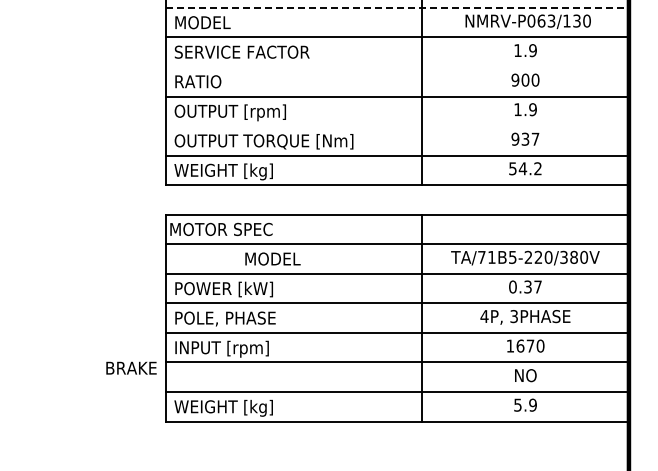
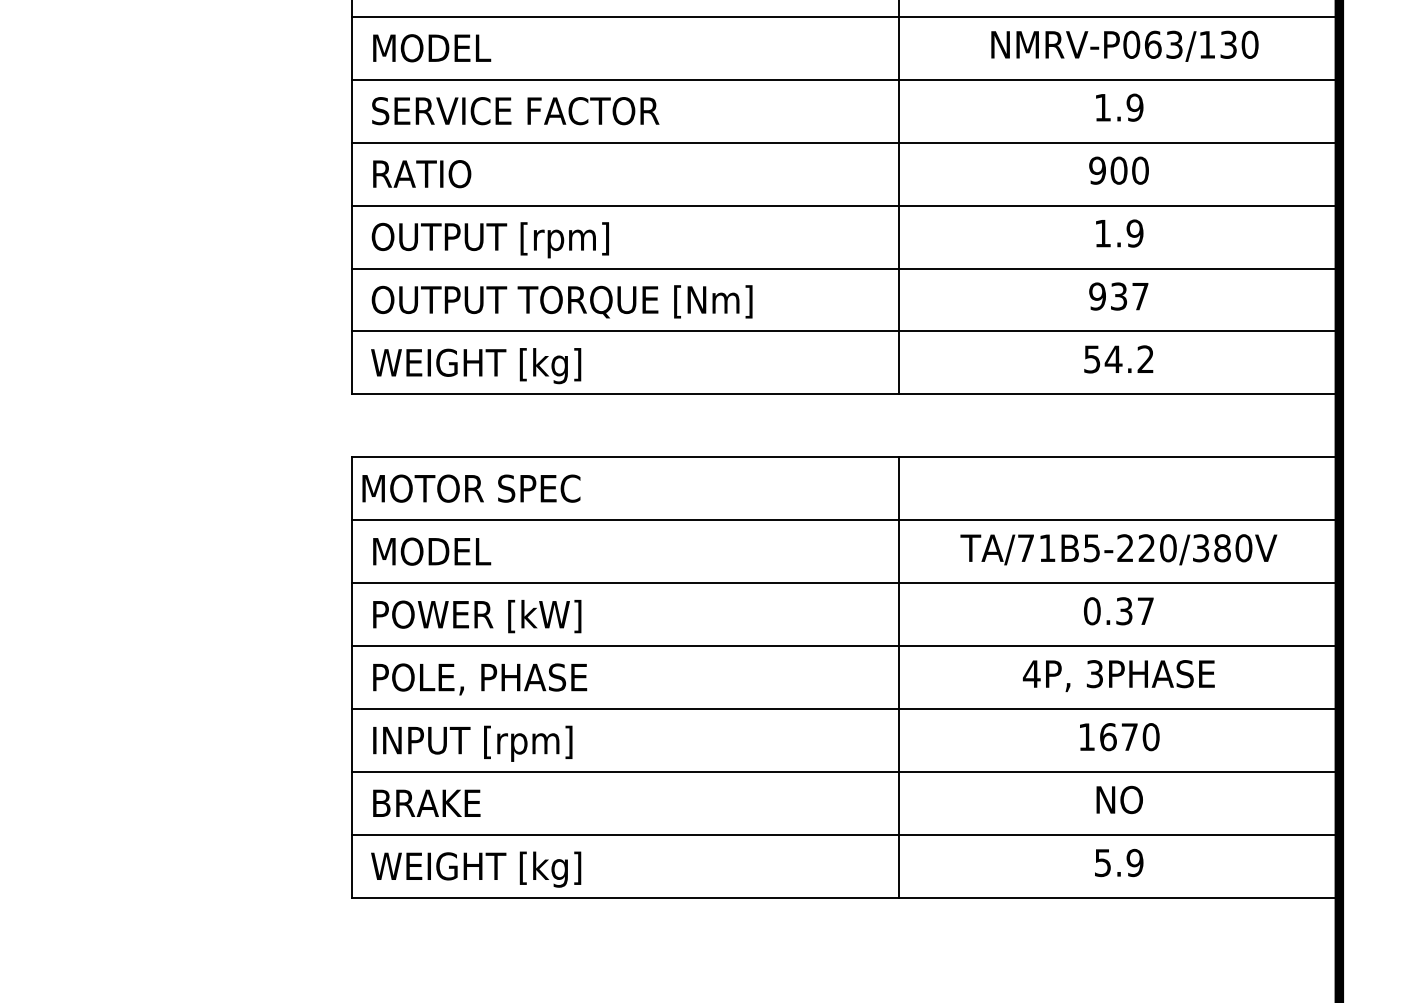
line: (397, 7) -> (846, 15), dashed -> solid
line: (396, 66) -> (844, 141), added
line: (396, 126) -> (844, 269), added
text: (272, 258) -> (431, 550), moved
text: (131, 367) -> (426, 801), moved

